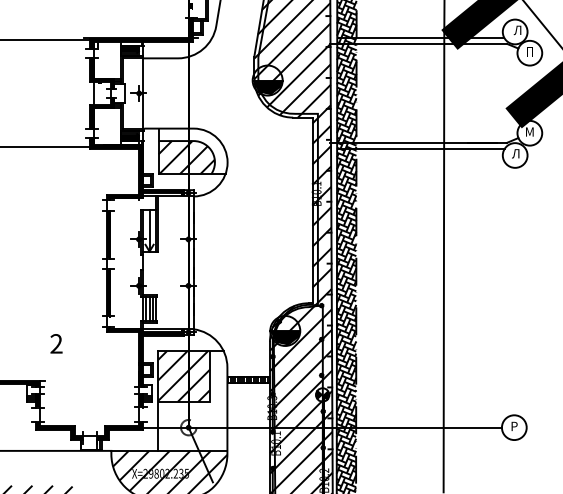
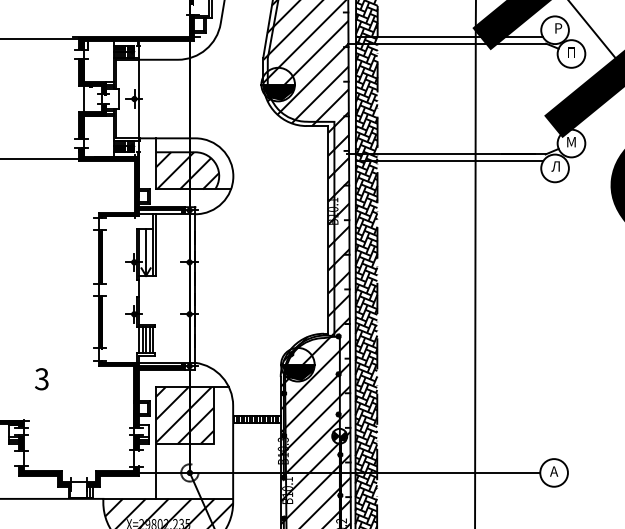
text: (517, 30) -> (557, 28), Л -> Р
text: (56, 343) -> (41, 378), 2 -> 3
text: (513, 426) -> (553, 471), Р -> А

